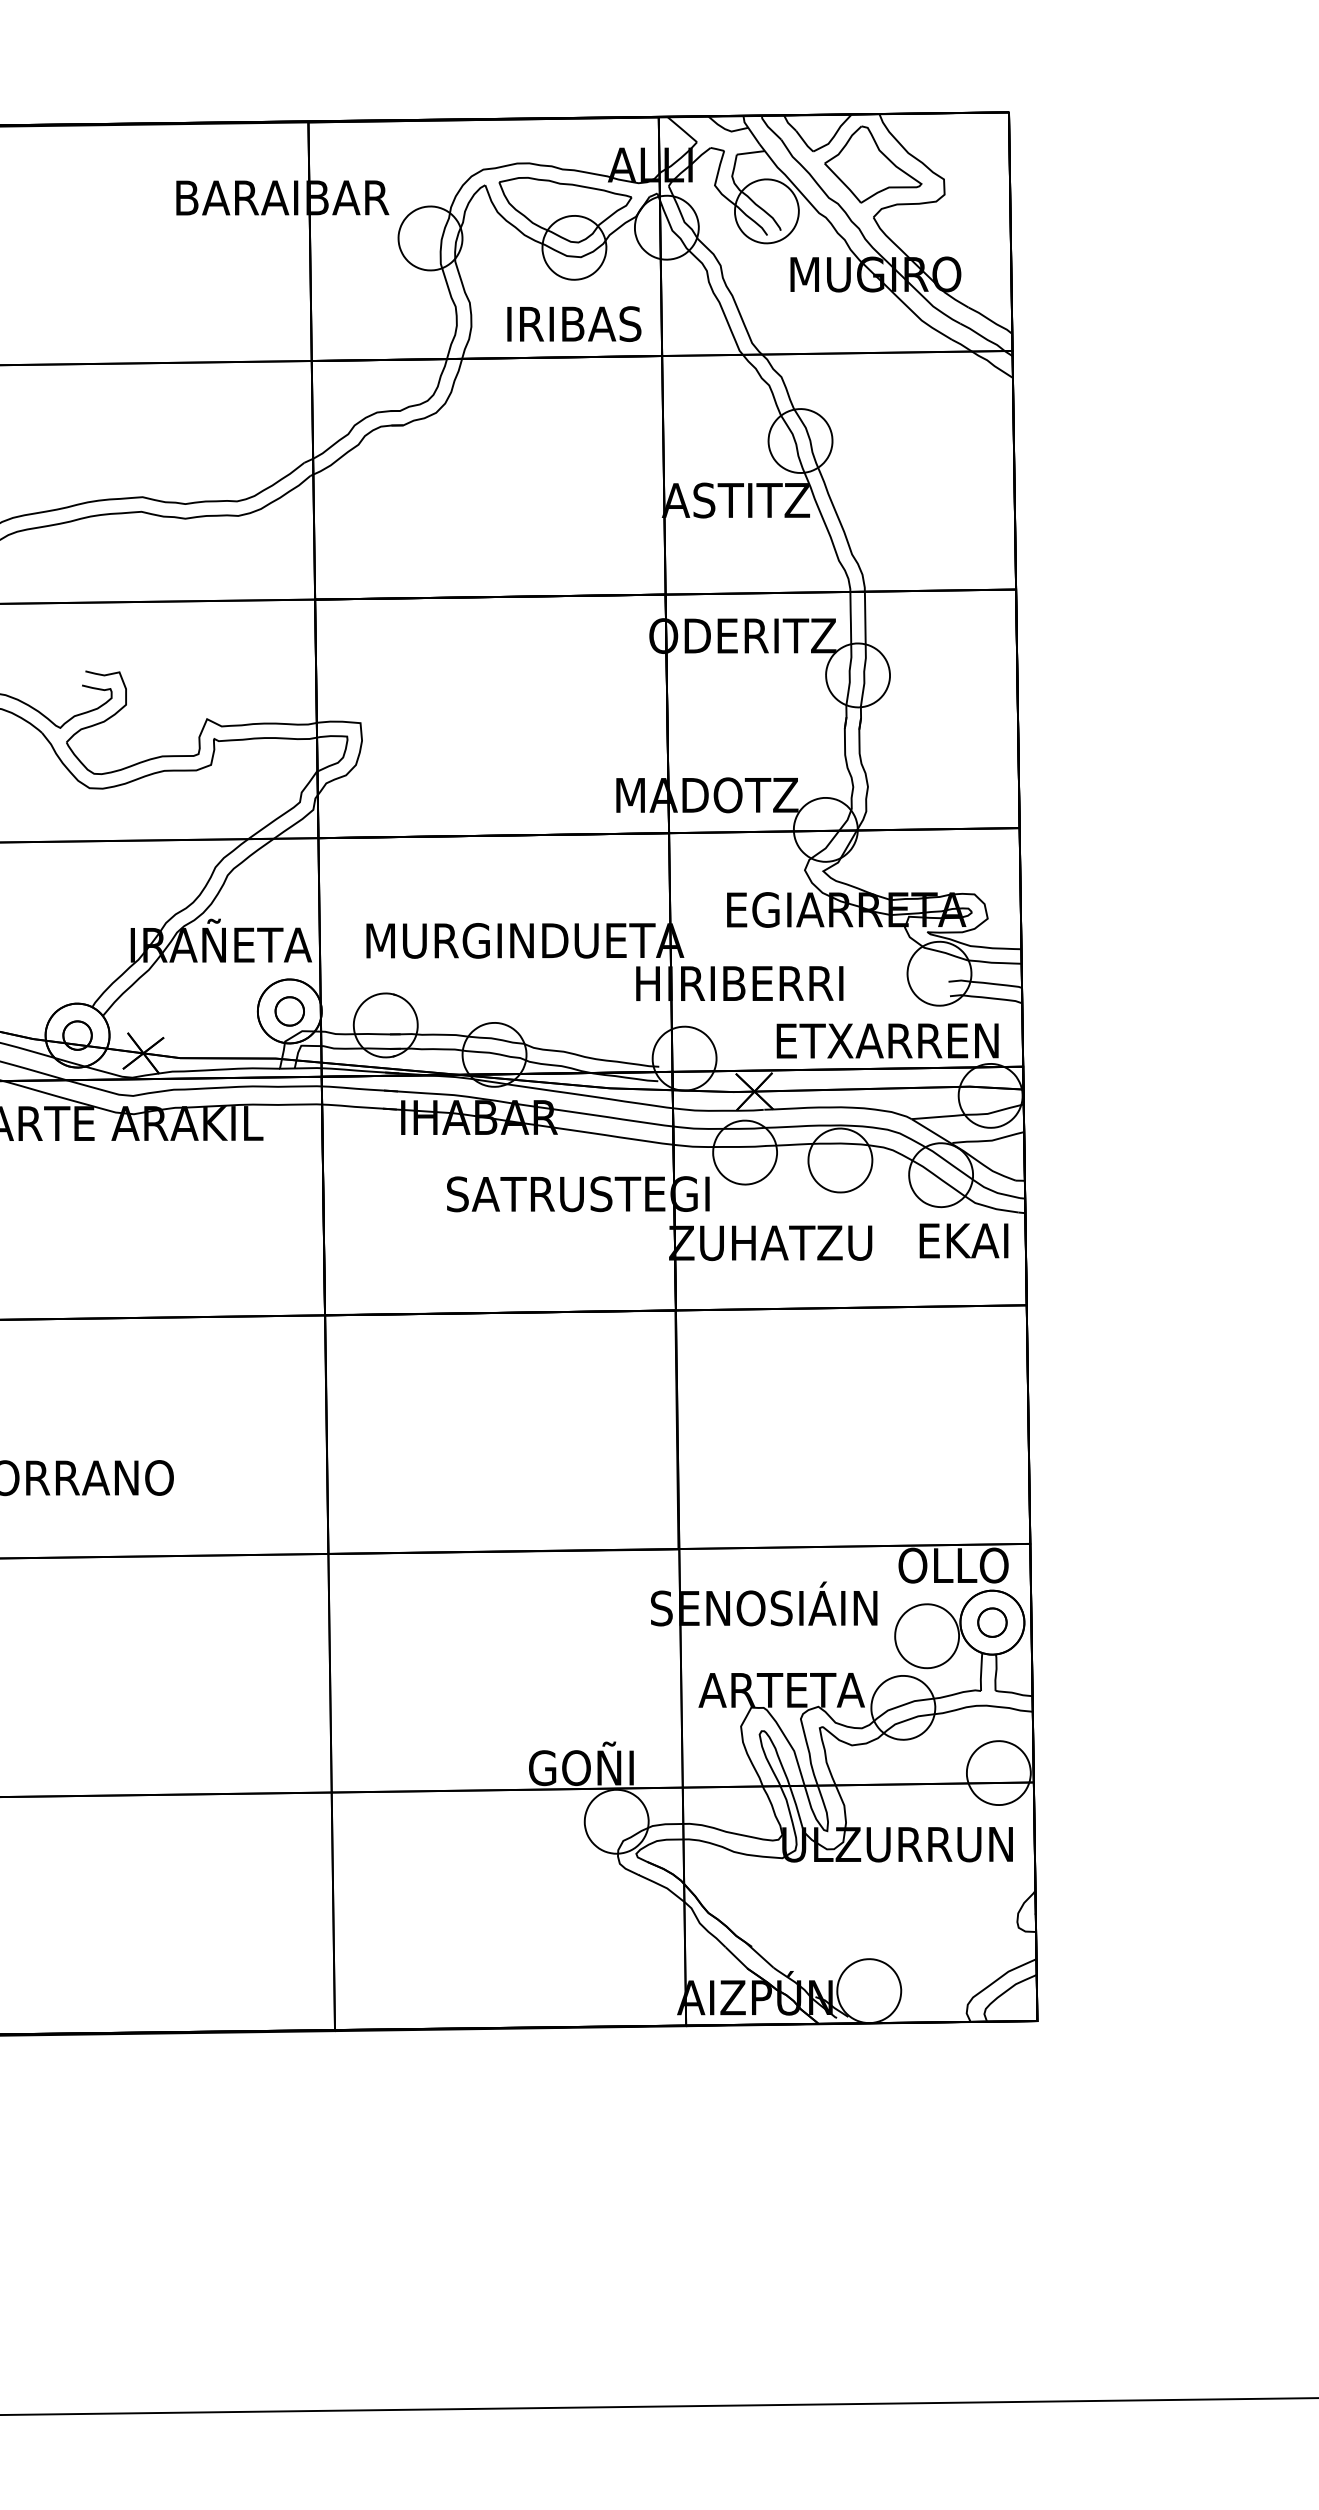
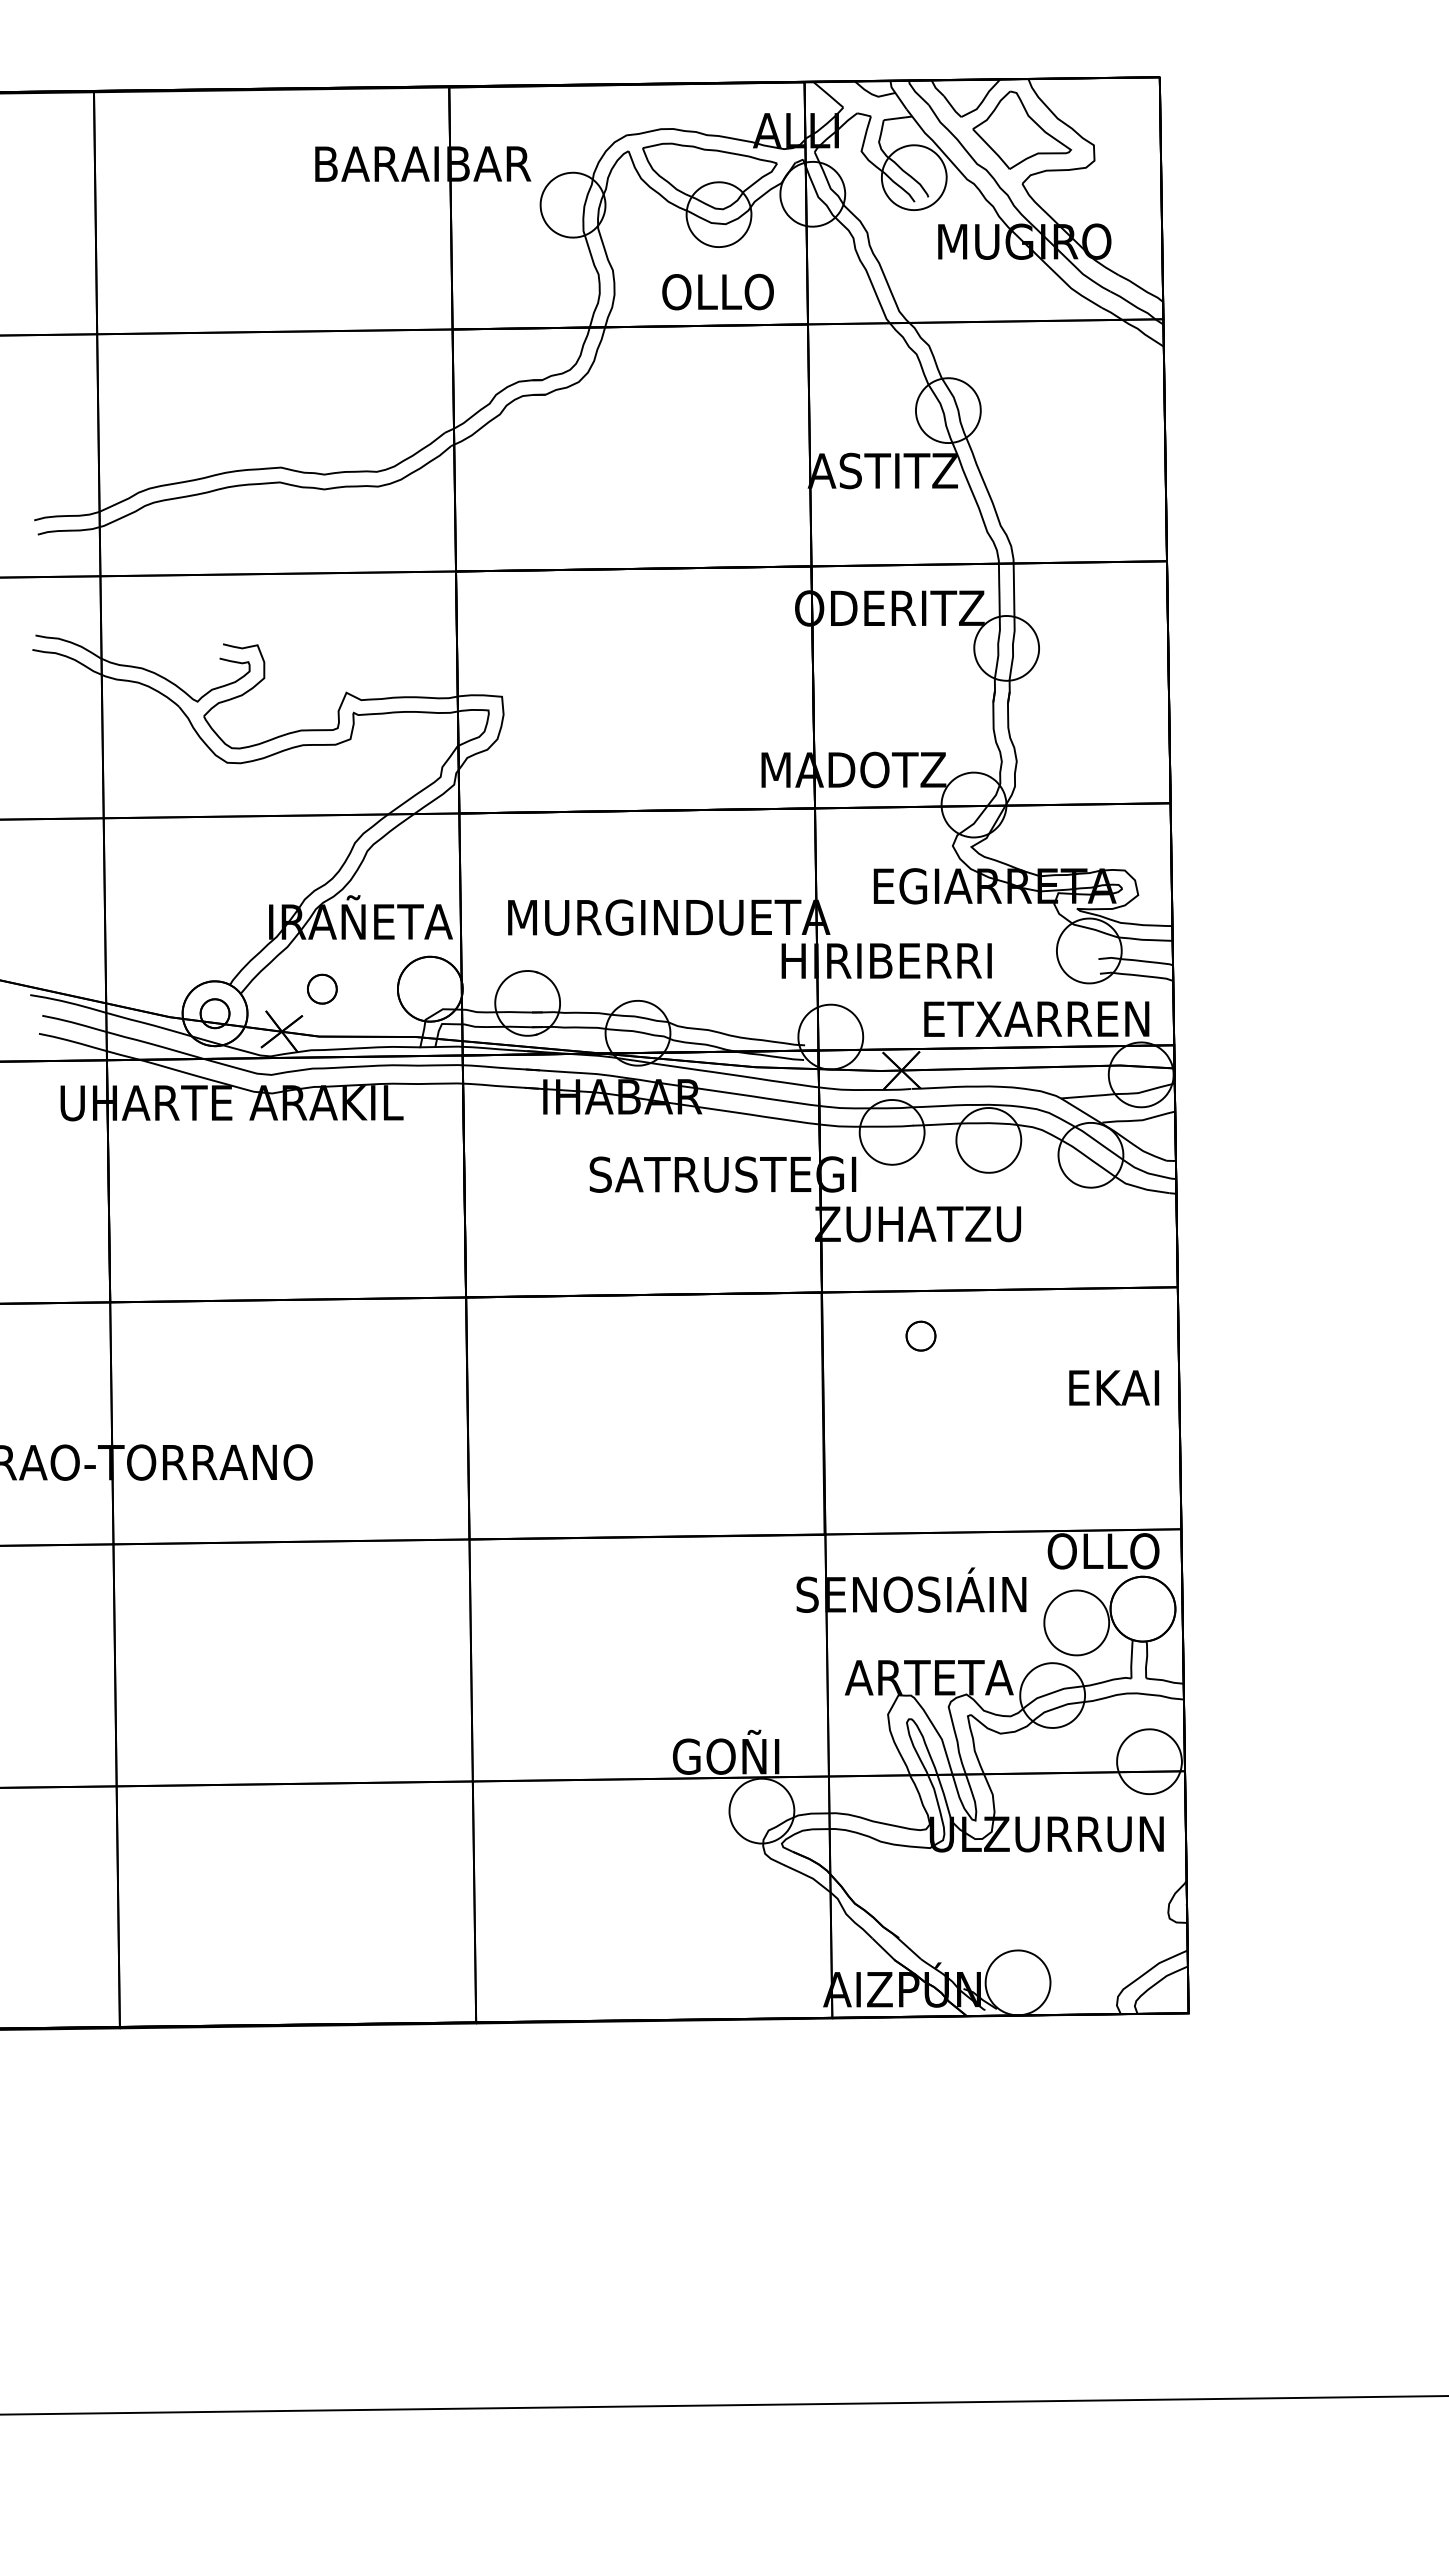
text: (573, 323) -> (718, 291), IRIBAS -> OLLO
part: (289, 1010) -> (322, 988), moved
text: (964, 1240) -> (1114, 1387), moved
part: (991, 1622) -> (920, 1335), moved

